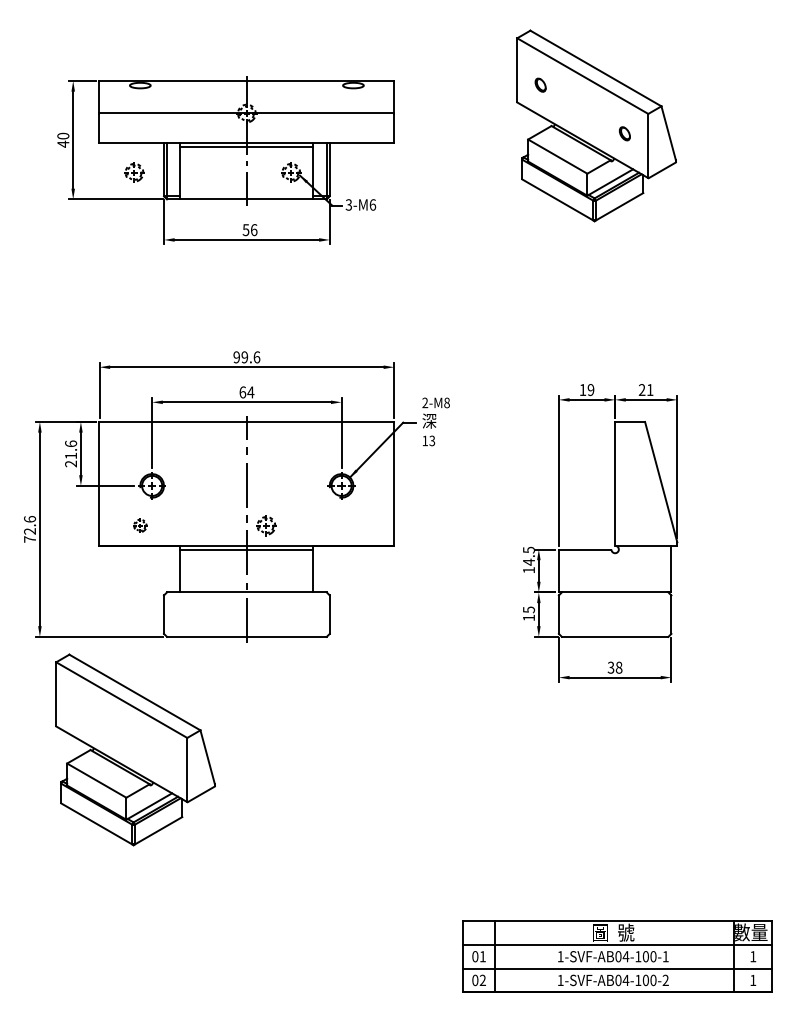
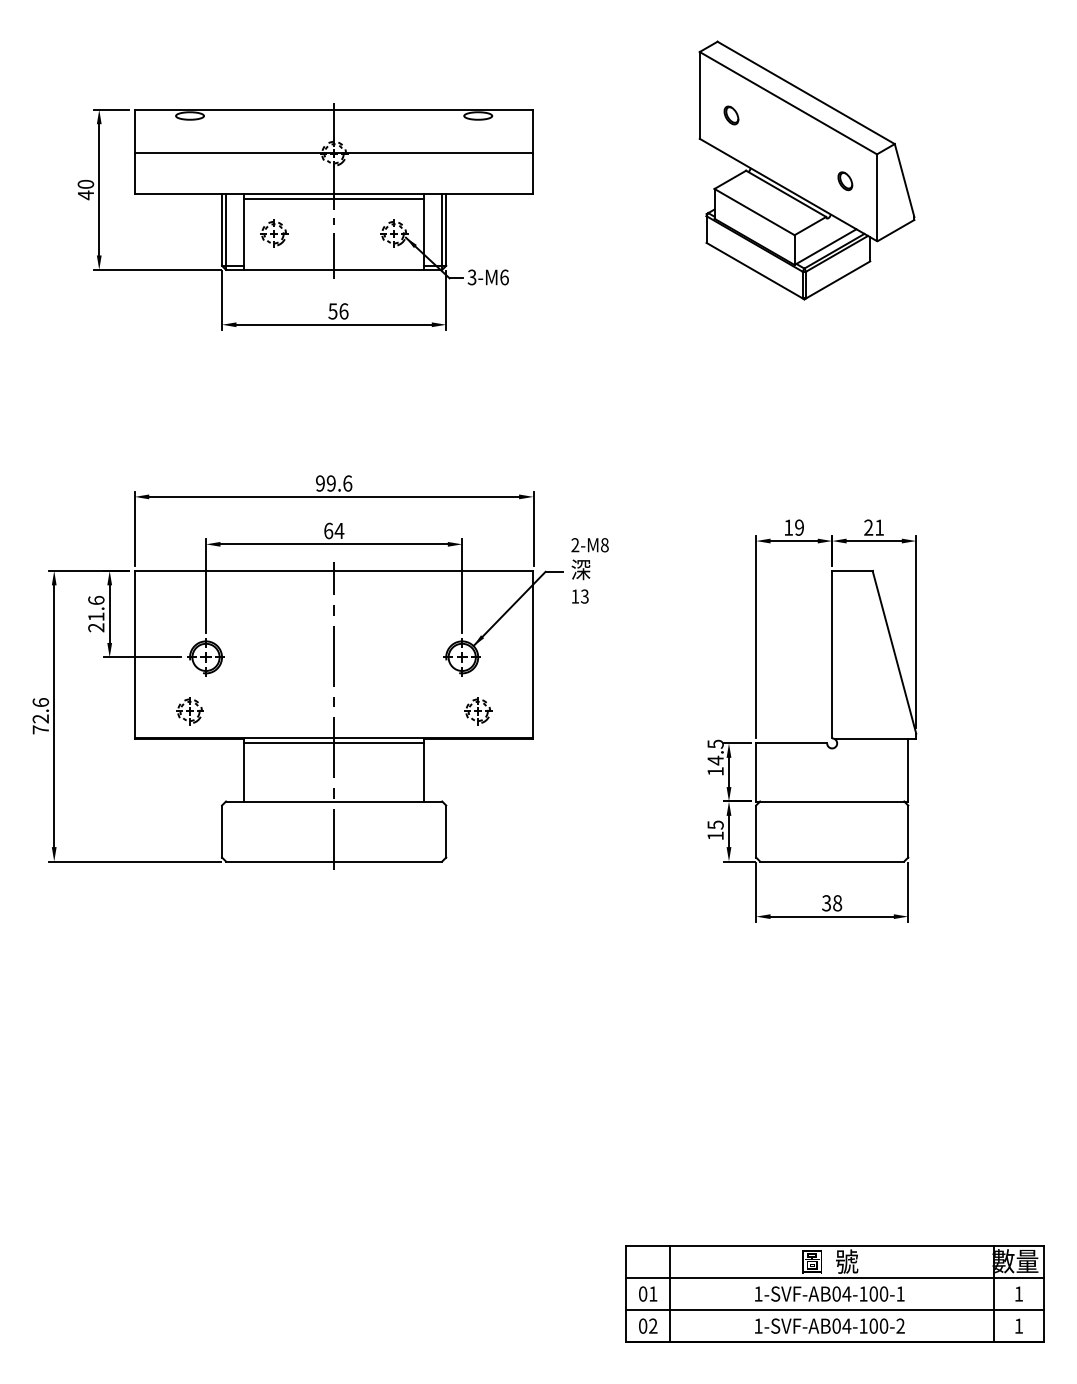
part: (134, 172) -> (274, 233), moved
part: (140, 525) -> (190, 710), size x1.43
part: (266, 525) -> (478, 710), moved
part: (135, 749) -> (183, 1013), removed

